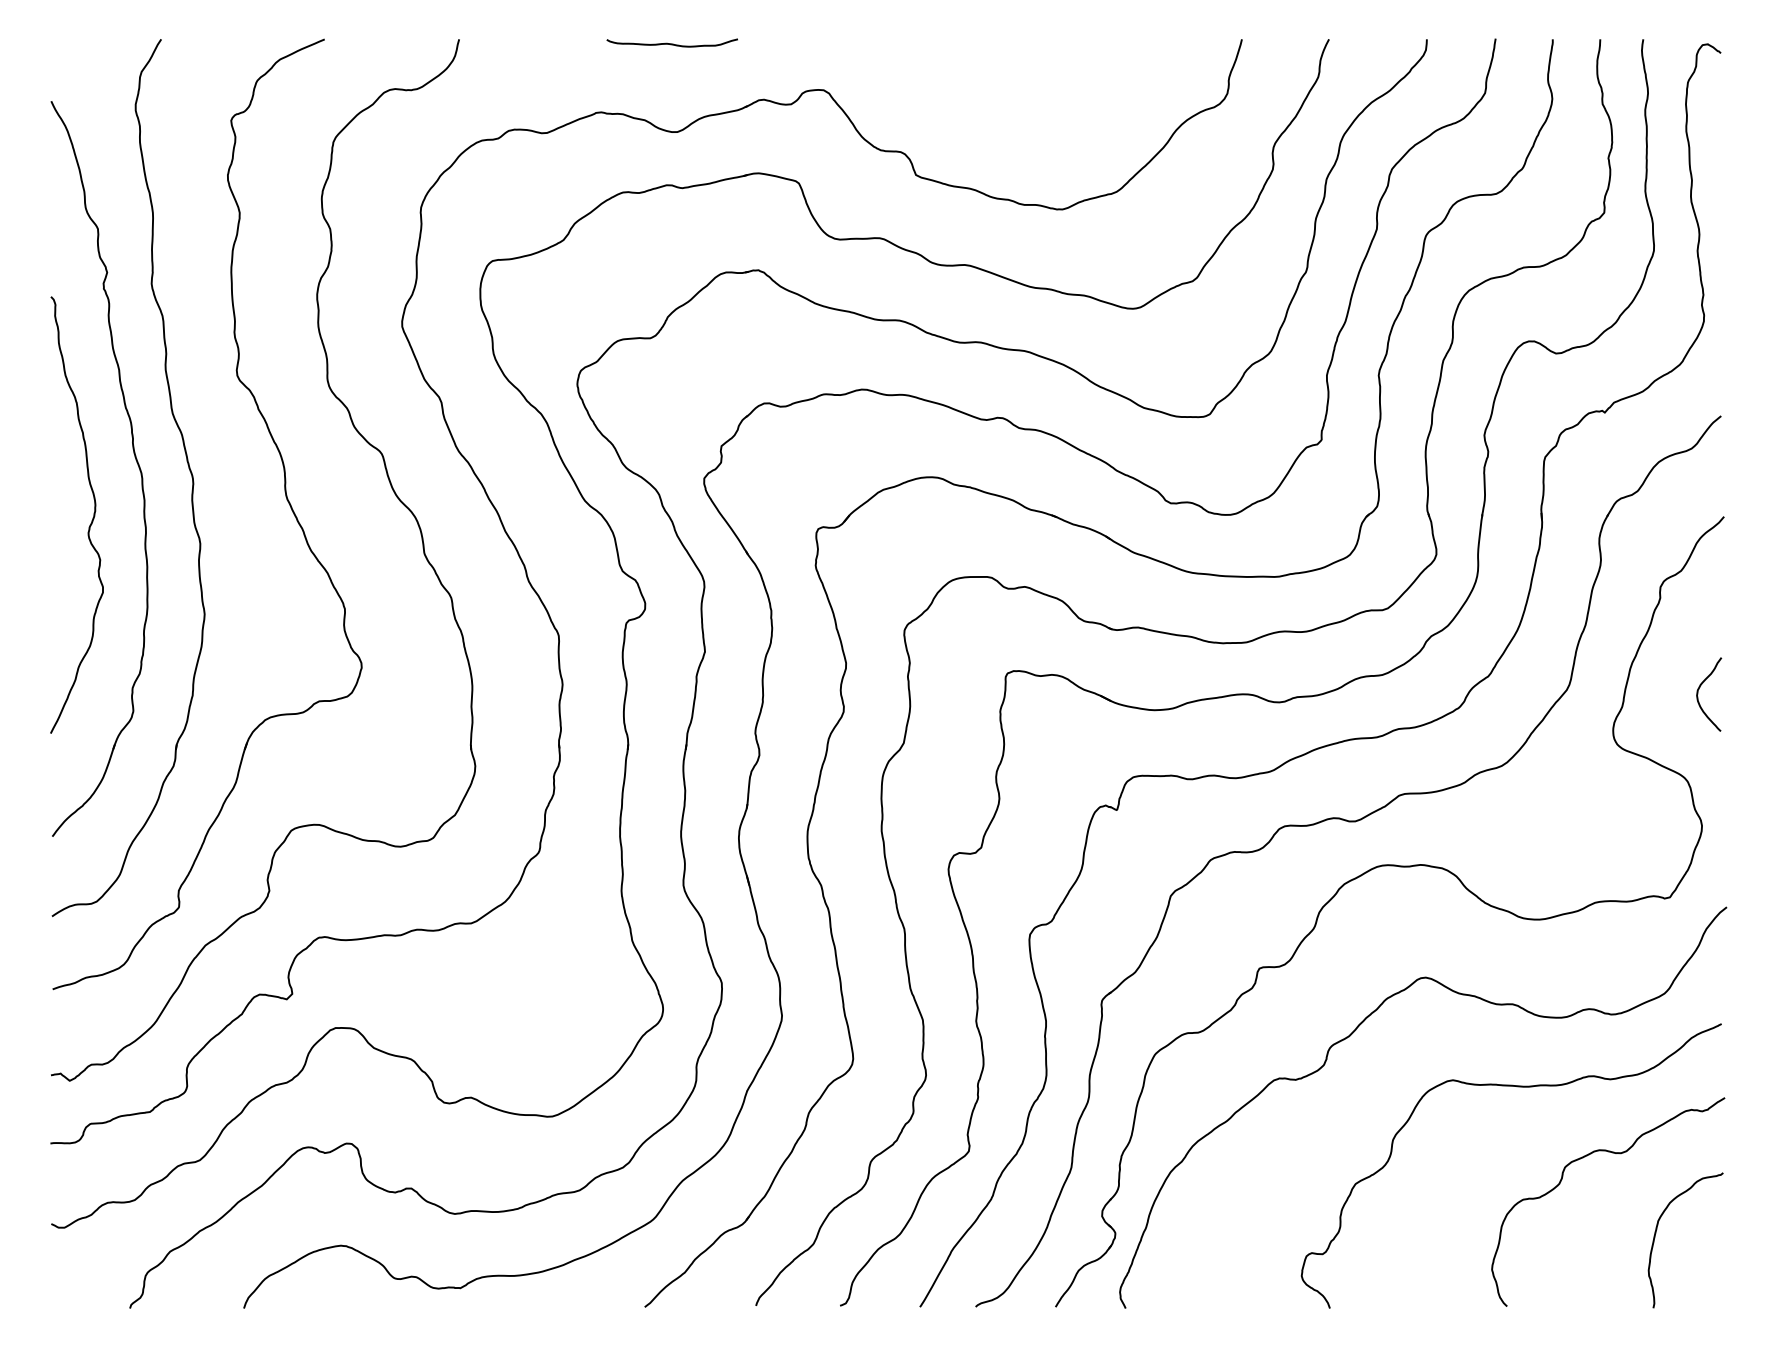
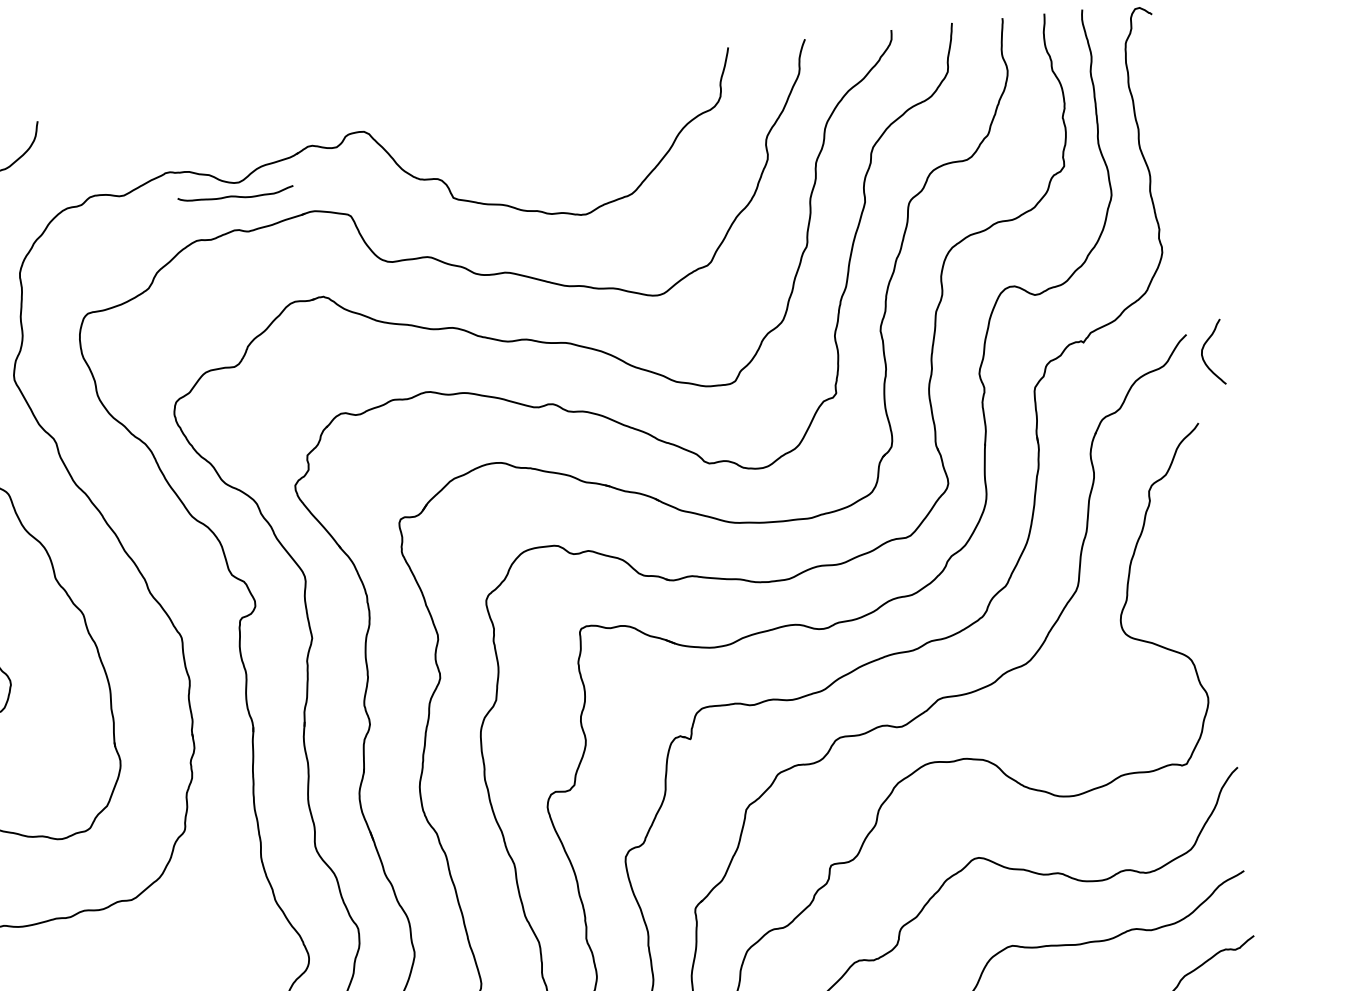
curve: (671, 43) -> (235, 195), moved
curve: (1698, 694) -> (1203, 353), moved

